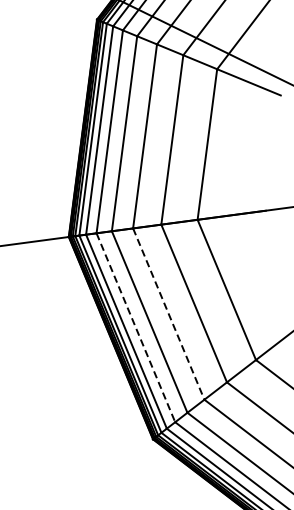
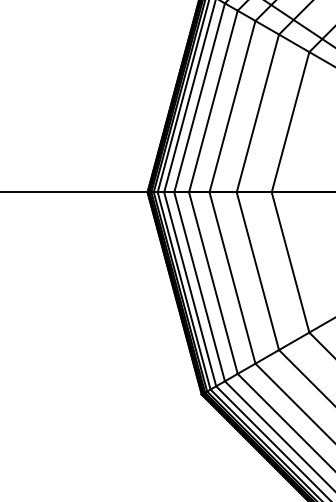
line: (168, 314) -> (232, 278), dashed -> solid
line: (135, 327) -> (199, 286), dashed -> solid

